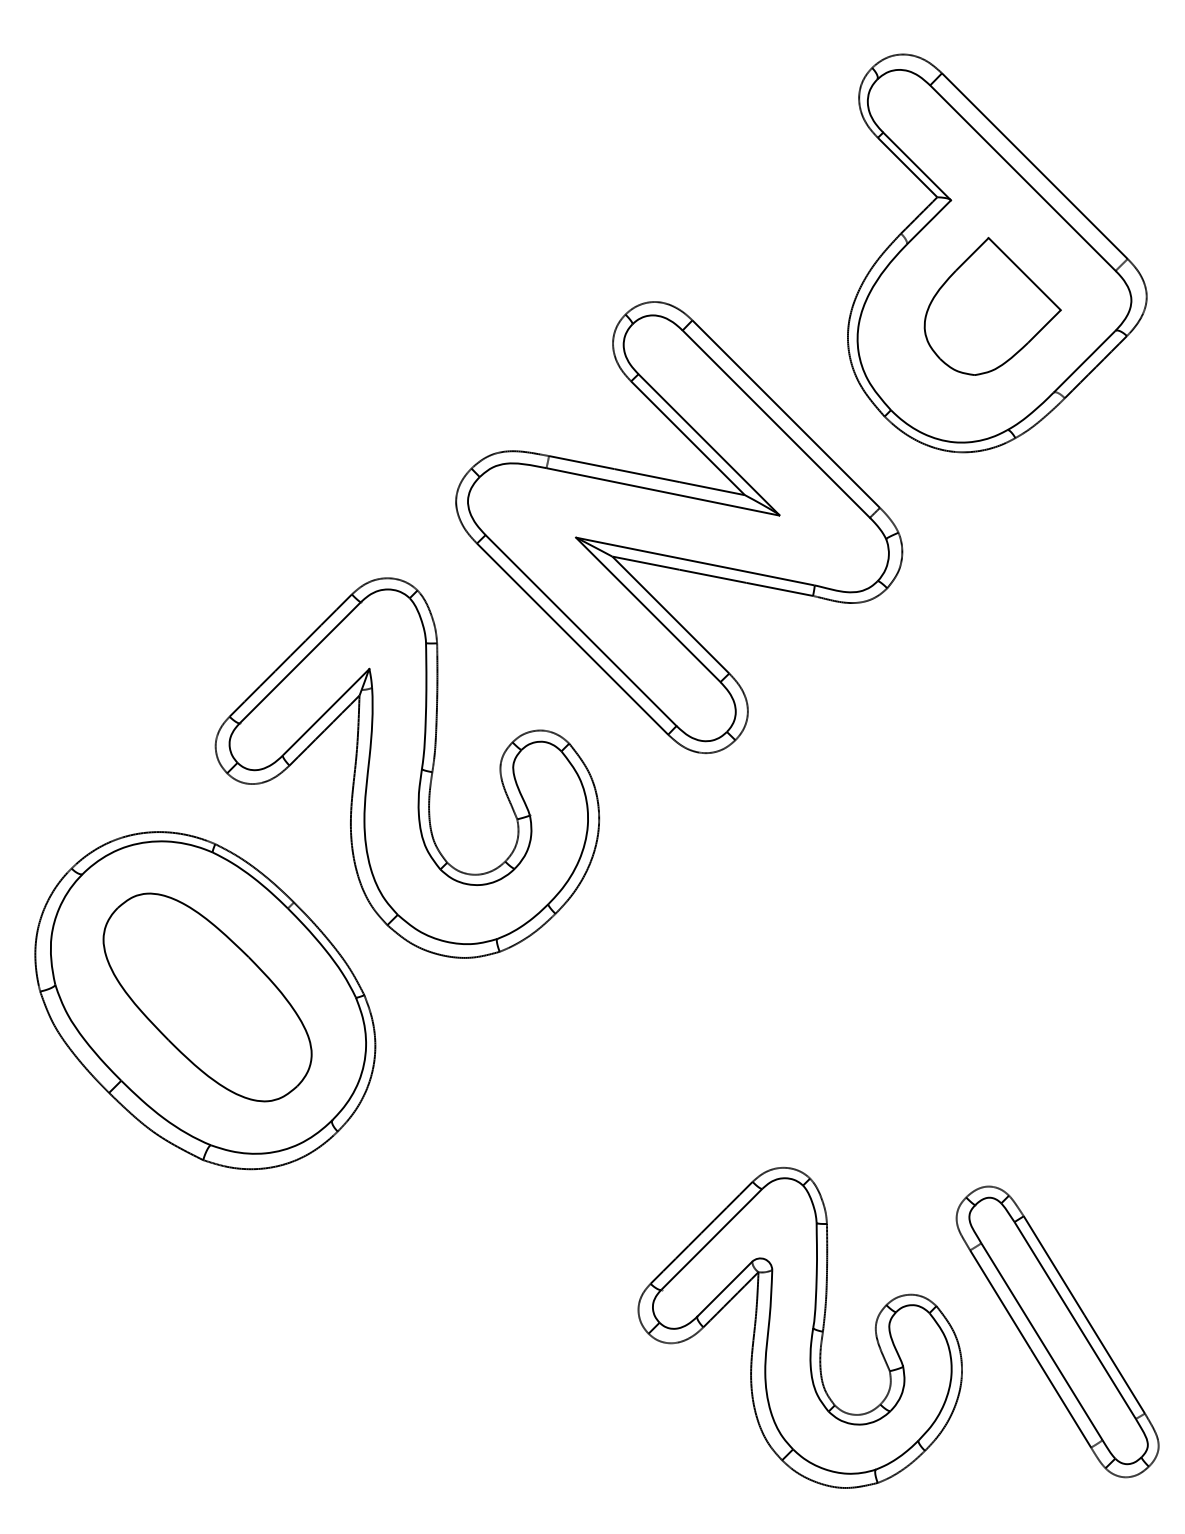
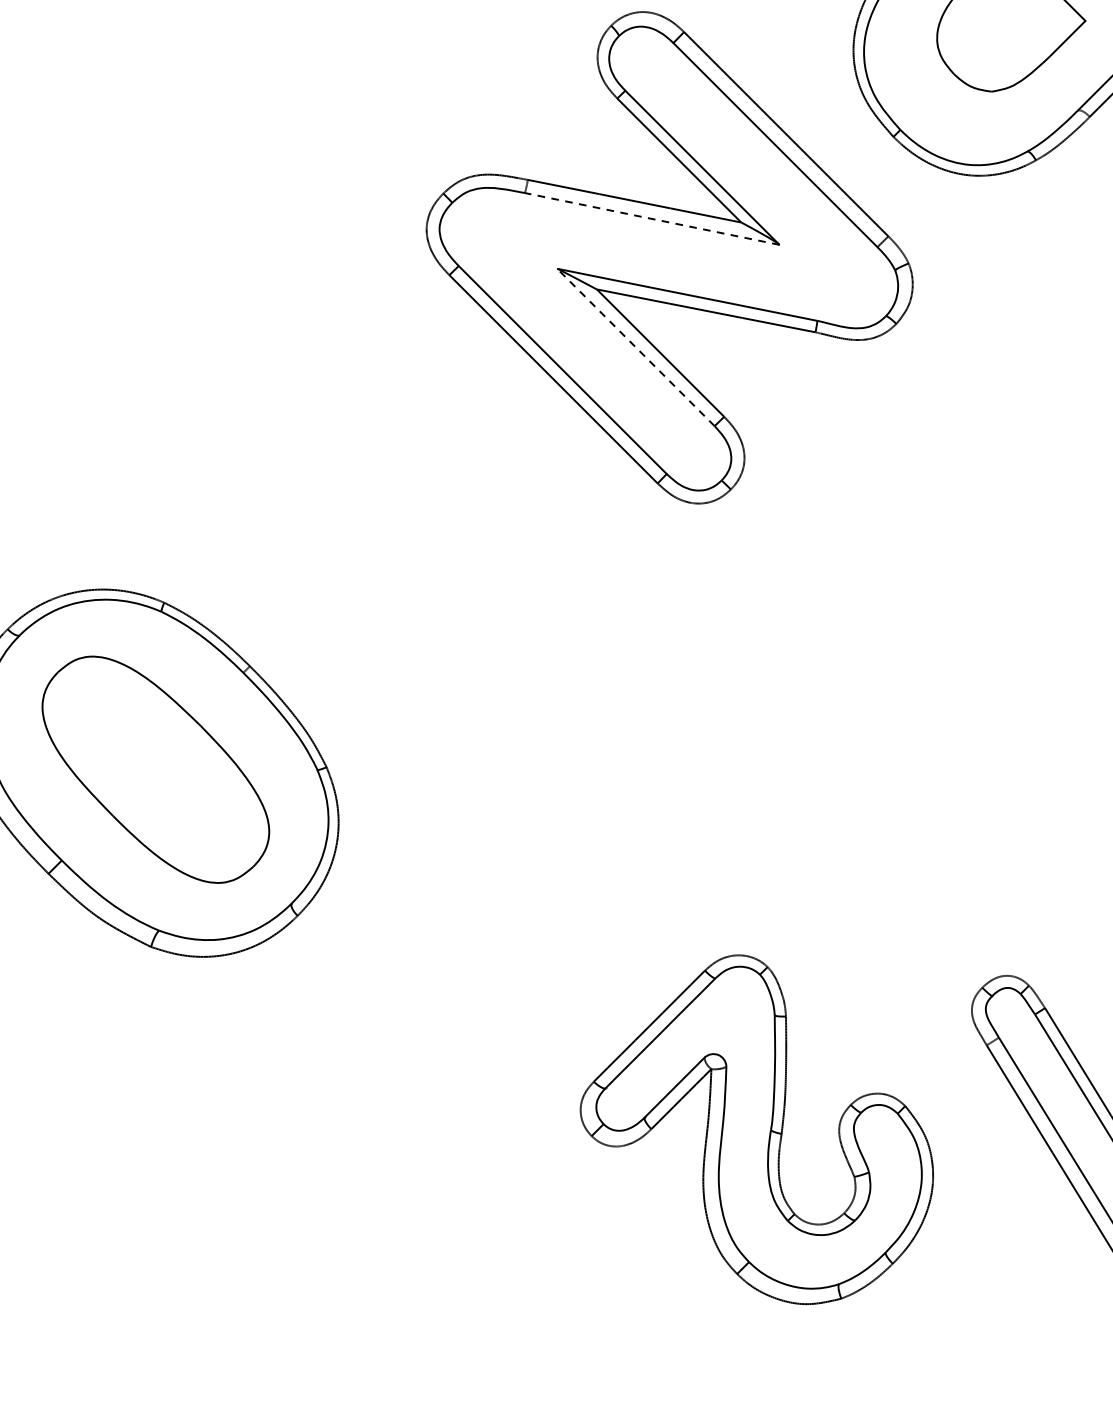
line: (663, 491) -> (652, 218), solid -> dashed
line: (647, 609) -> (635, 347), solid -> dashed
part: (407, 767) -> (373, 519), removed
part: (799, 1327) -> (756, 1129), moved

